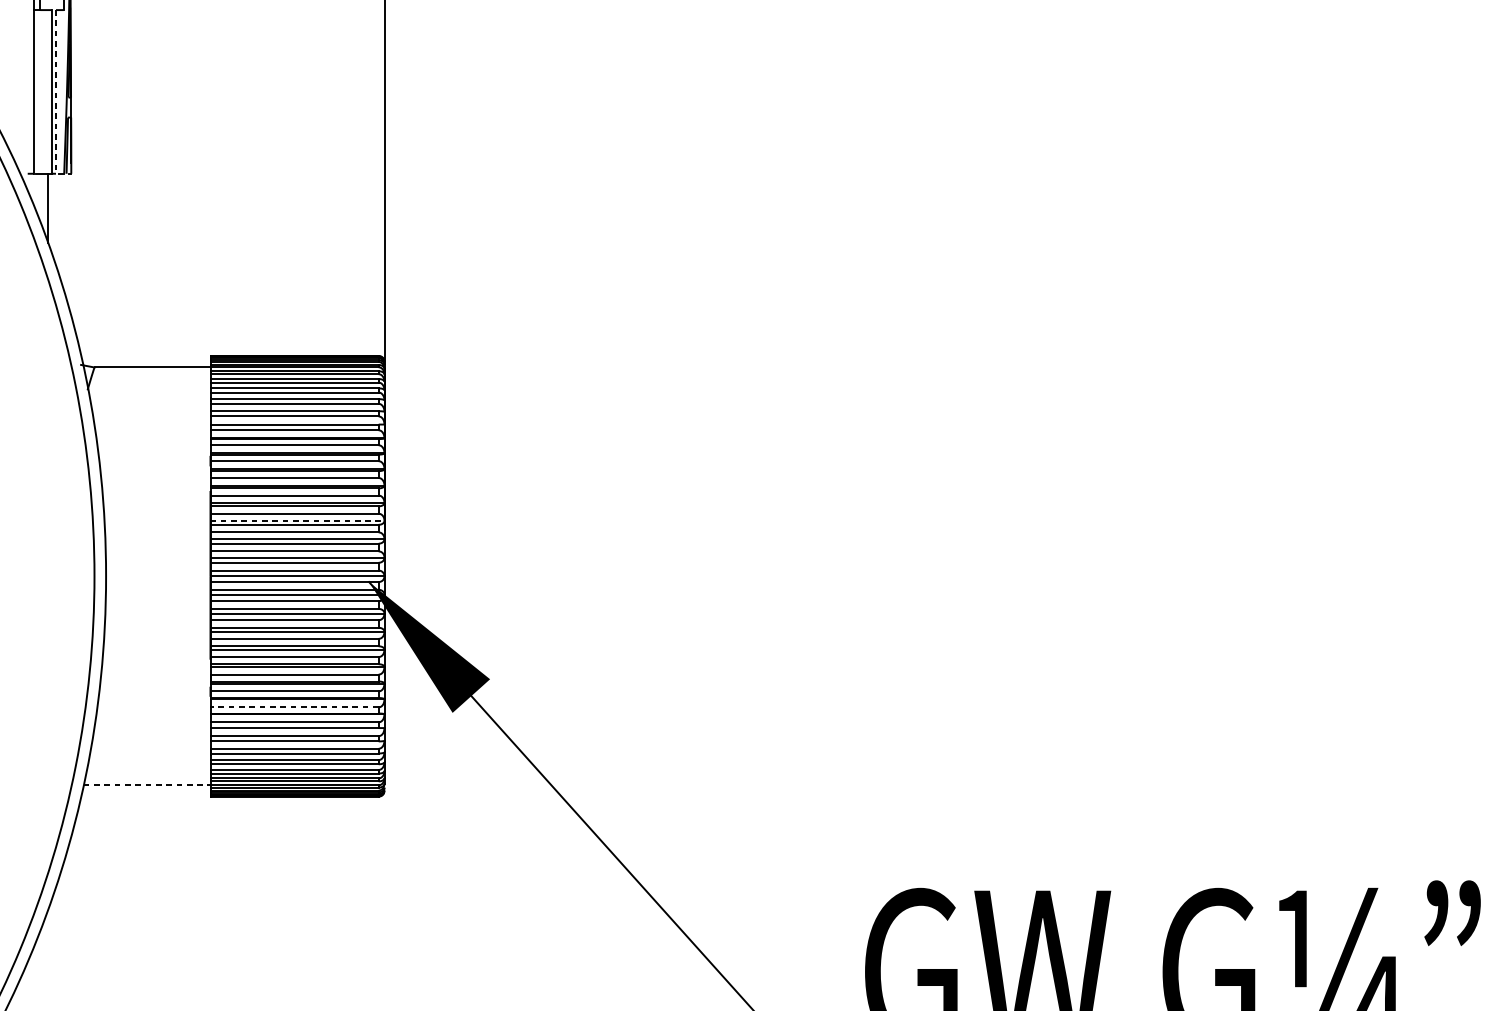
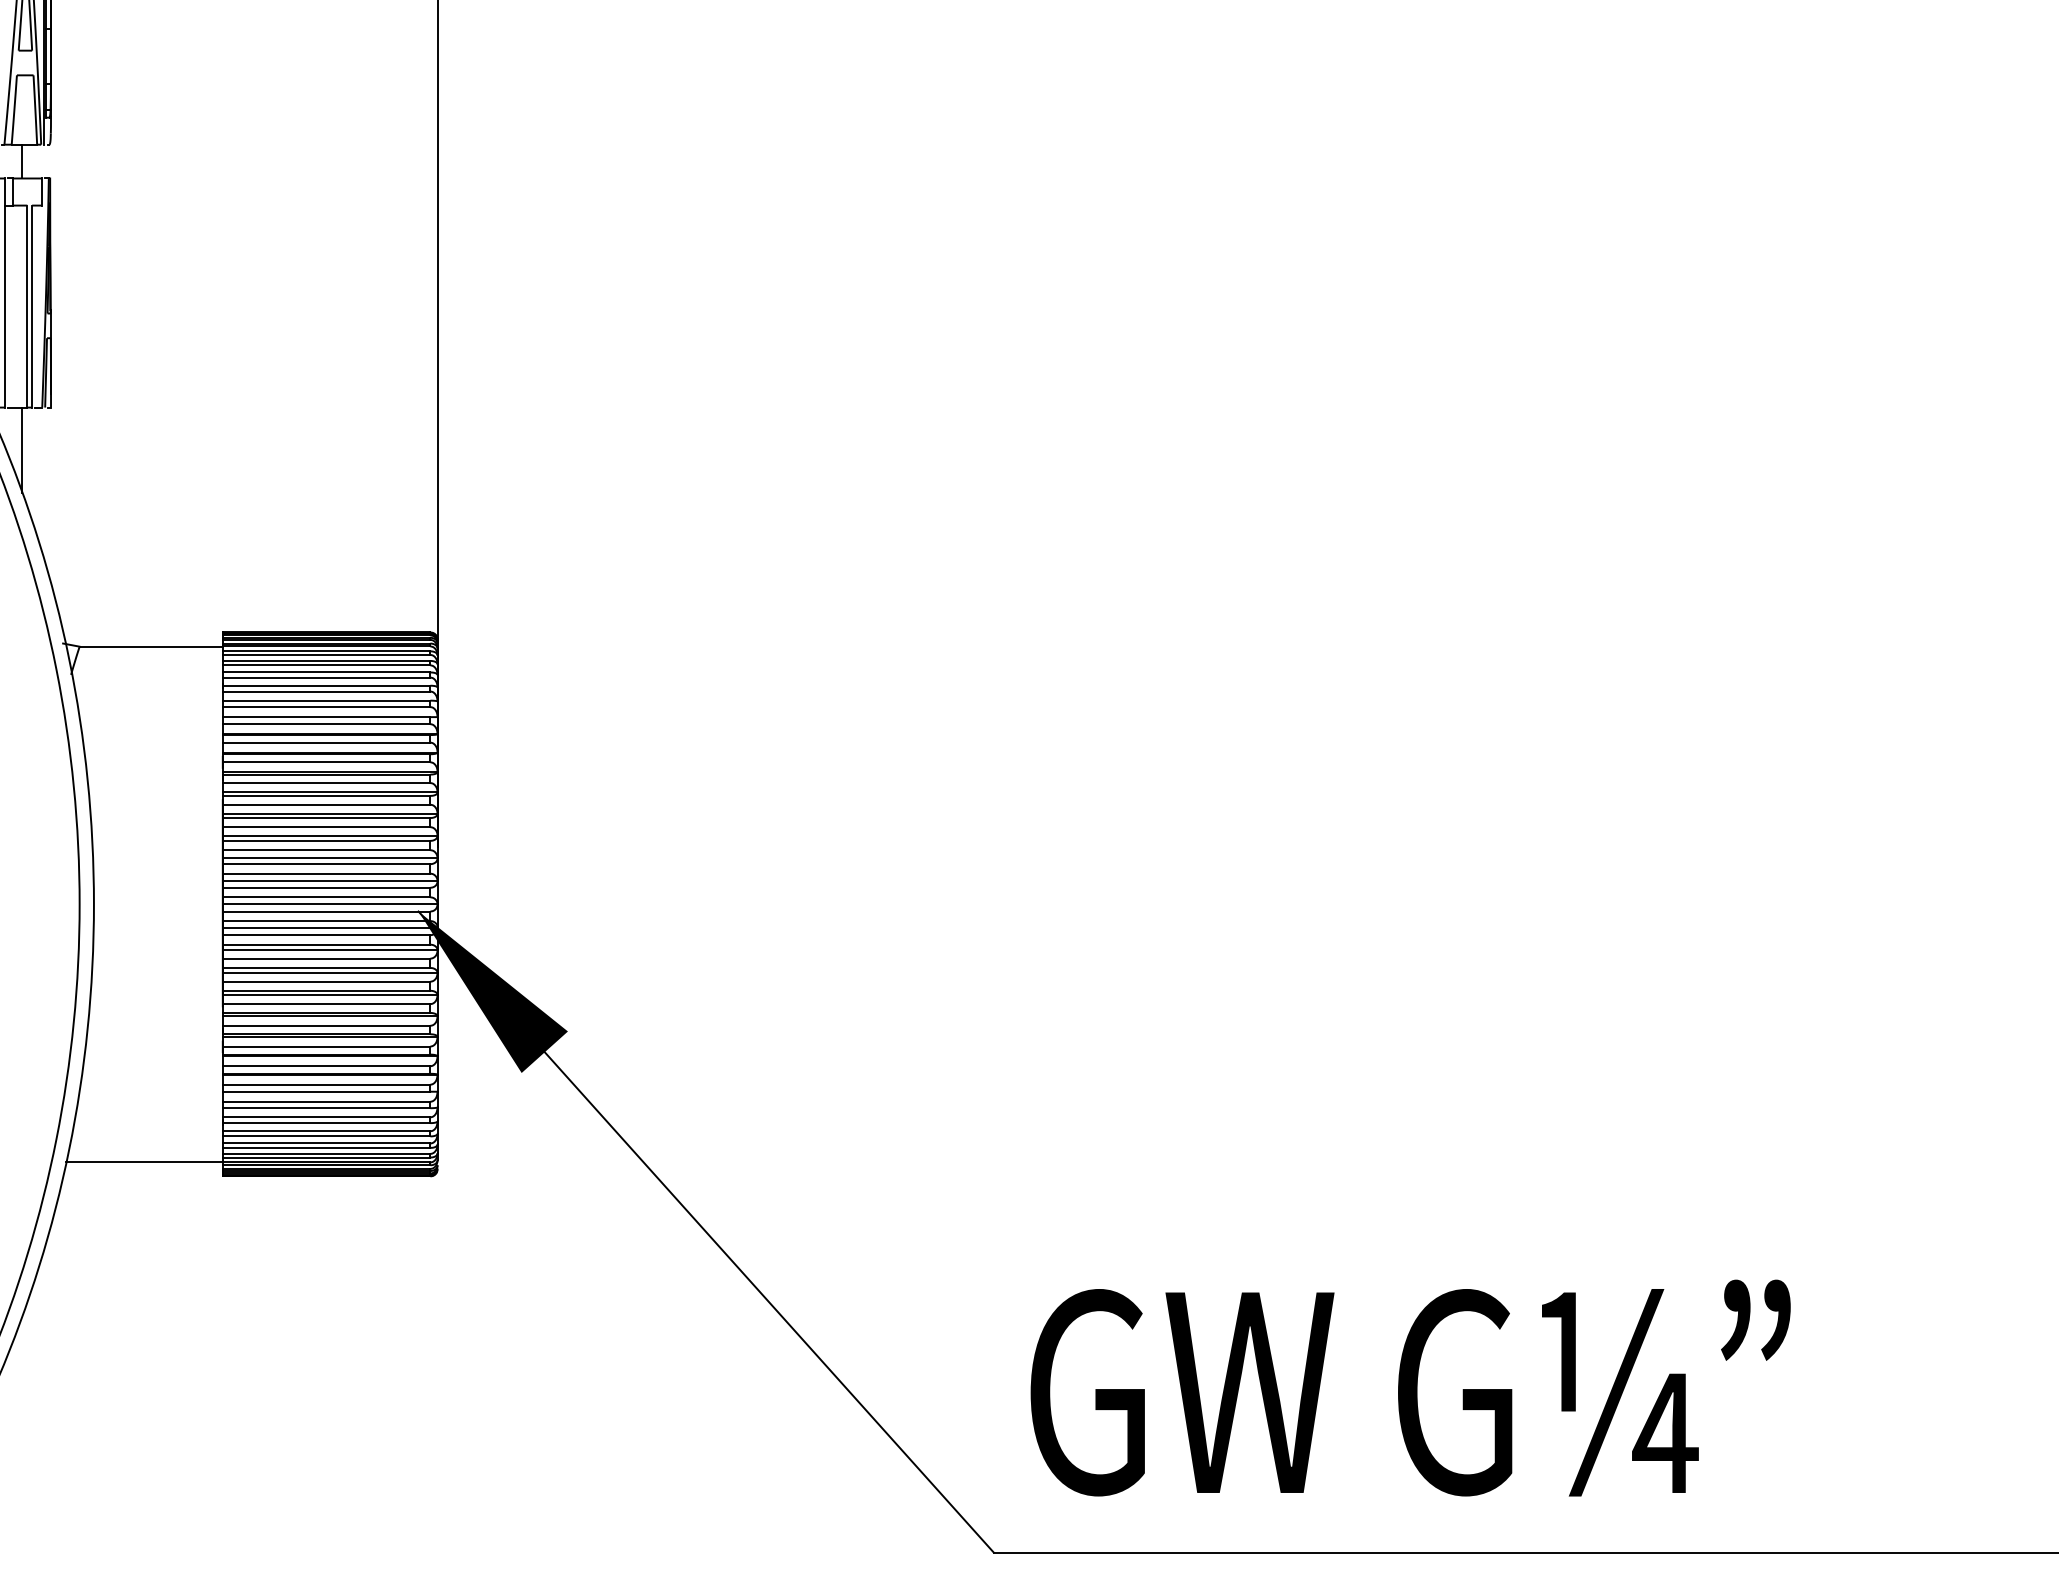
line: (56, 91) -> (32, 306), dashed -> solid
line: (297, 520) -> (330, 835), dashed -> solid
line: (294, 707) -> (326, 1066), dashed -> solid
line: (147, 785) -> (145, 1162), dashed -> solid

